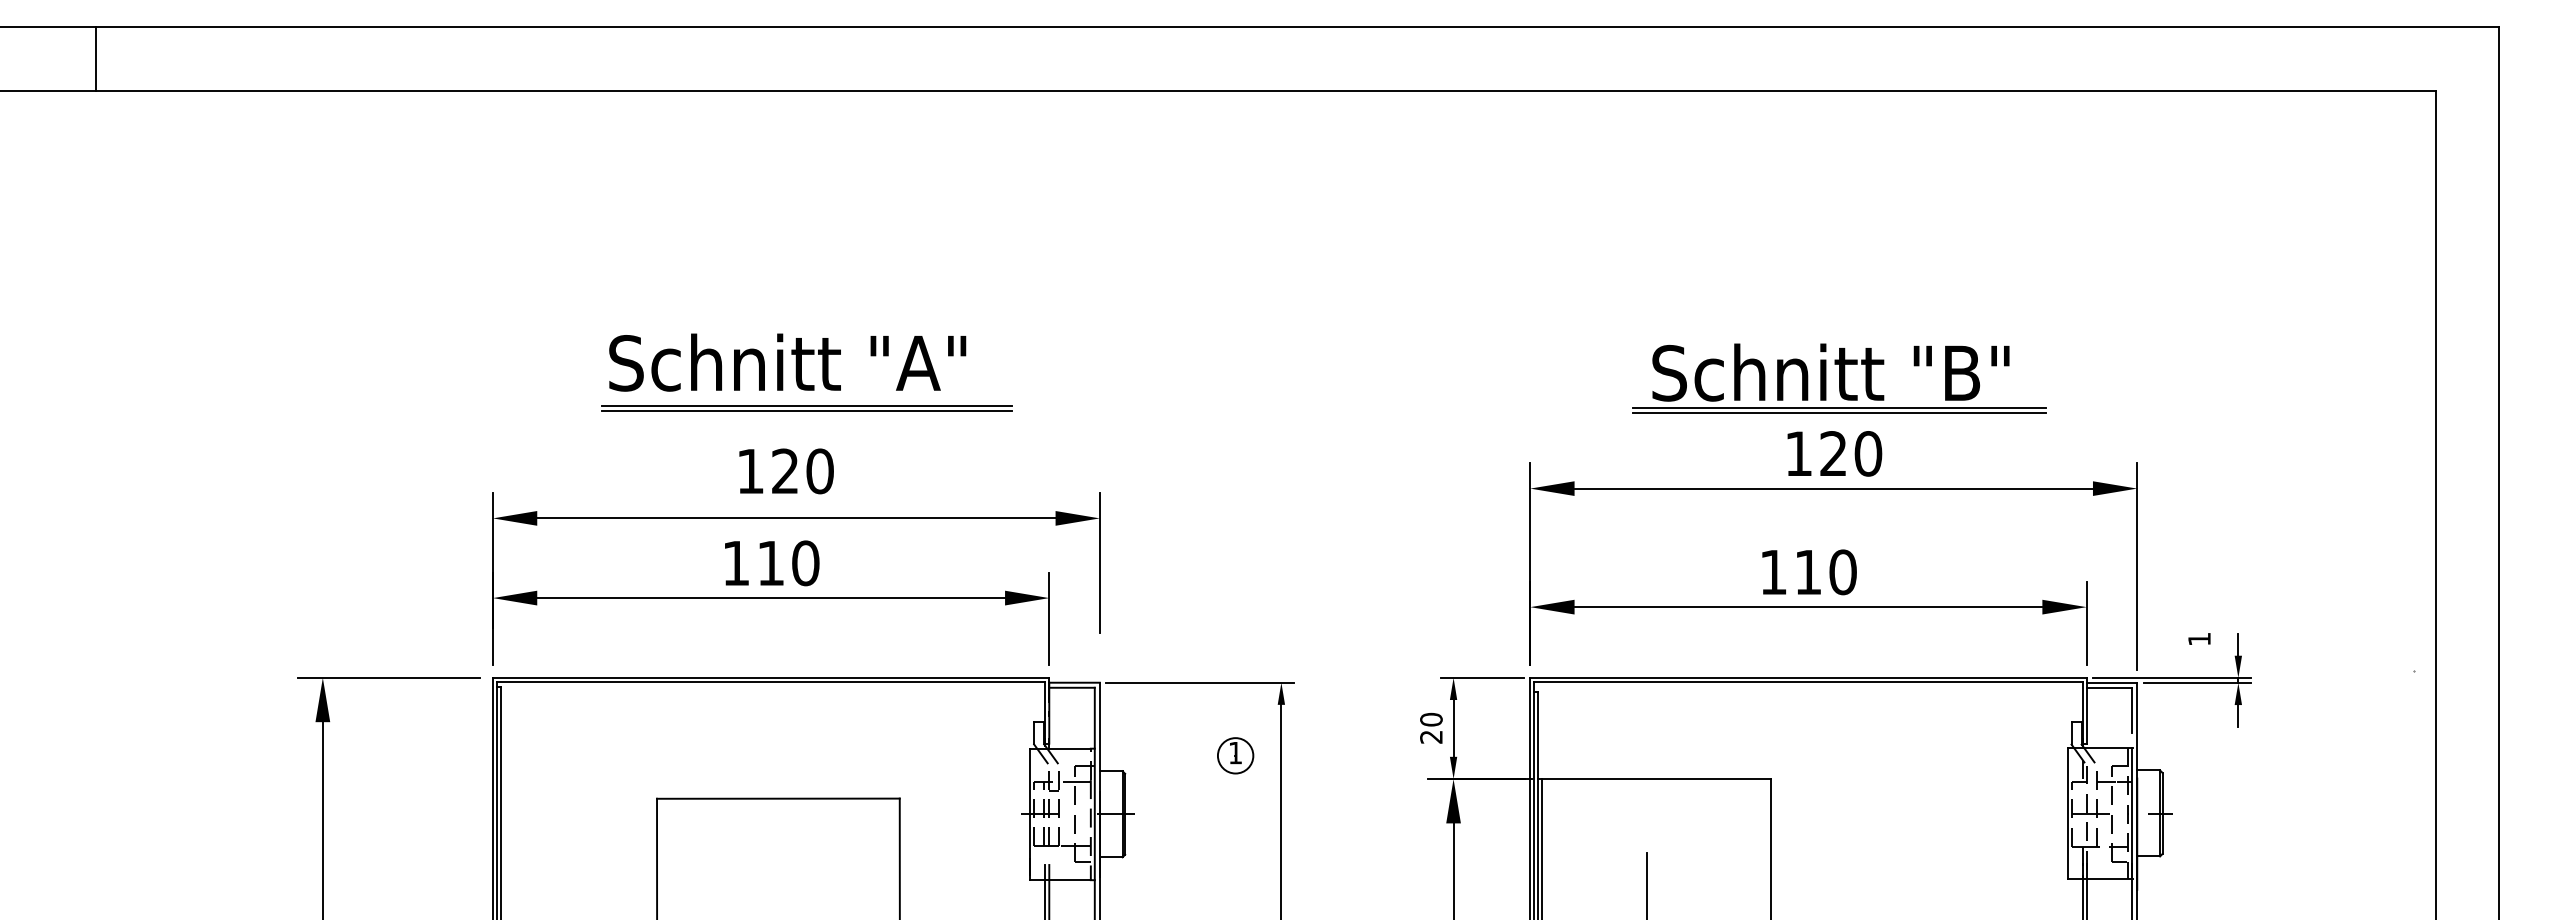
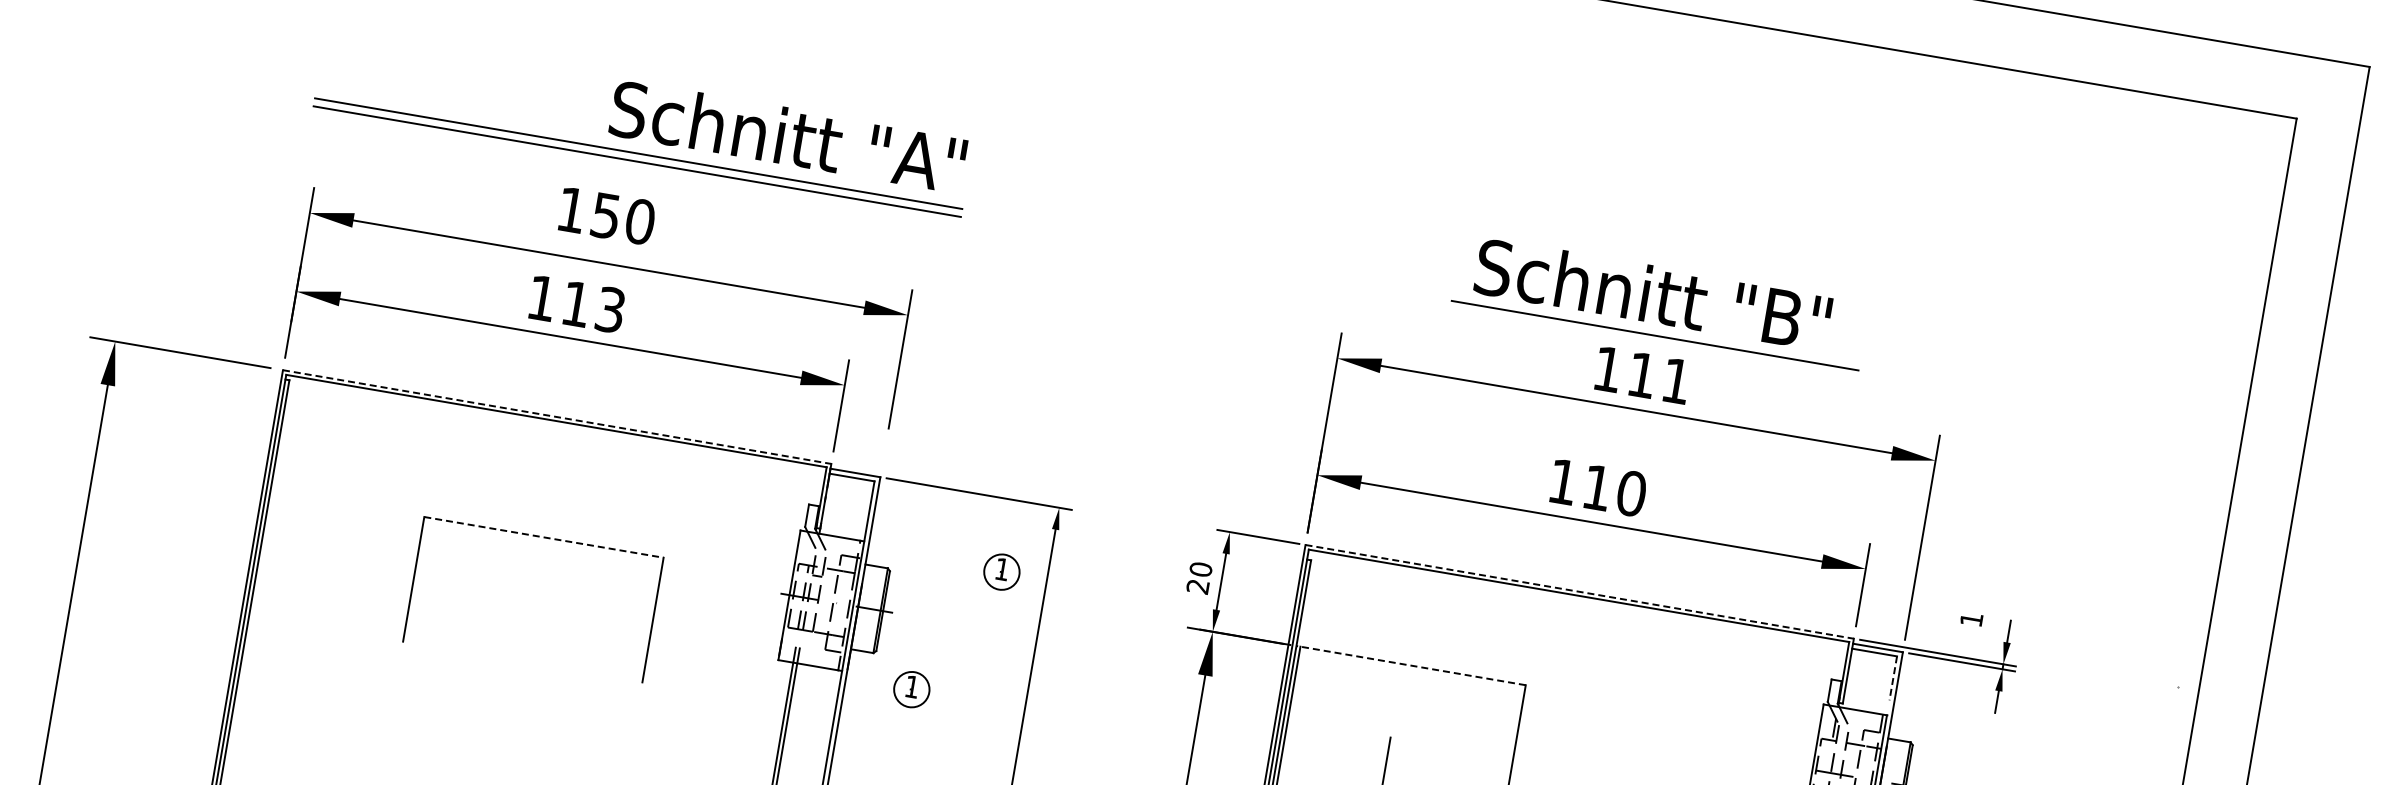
text: (787, 362) -> (788, 136), moved
line: (1839, 407) -> (1655, 330), removed
part: (806, 408) -> (637, 157), size x1.6
text: (1851, 453) -> (1659, 377), 120 -> 111
text: (785, 471) -> (606, 216), 120 -> 150
text: (805, 563) -> (610, 310), 110 -> 113
line: (771, 677) -> (557, 416), solid -> dashed
line: (1808, 677) -> (1579, 591), solid -> dashed
line: (2132, 710) -> (1893, 678), solid -> dashed
line: (1654, 778) -> (1410, 665), solid -> dashed
line: (778, 798) -> (544, 537), solid -> dashed
part: (1166, 886) -> (911, 689), added

